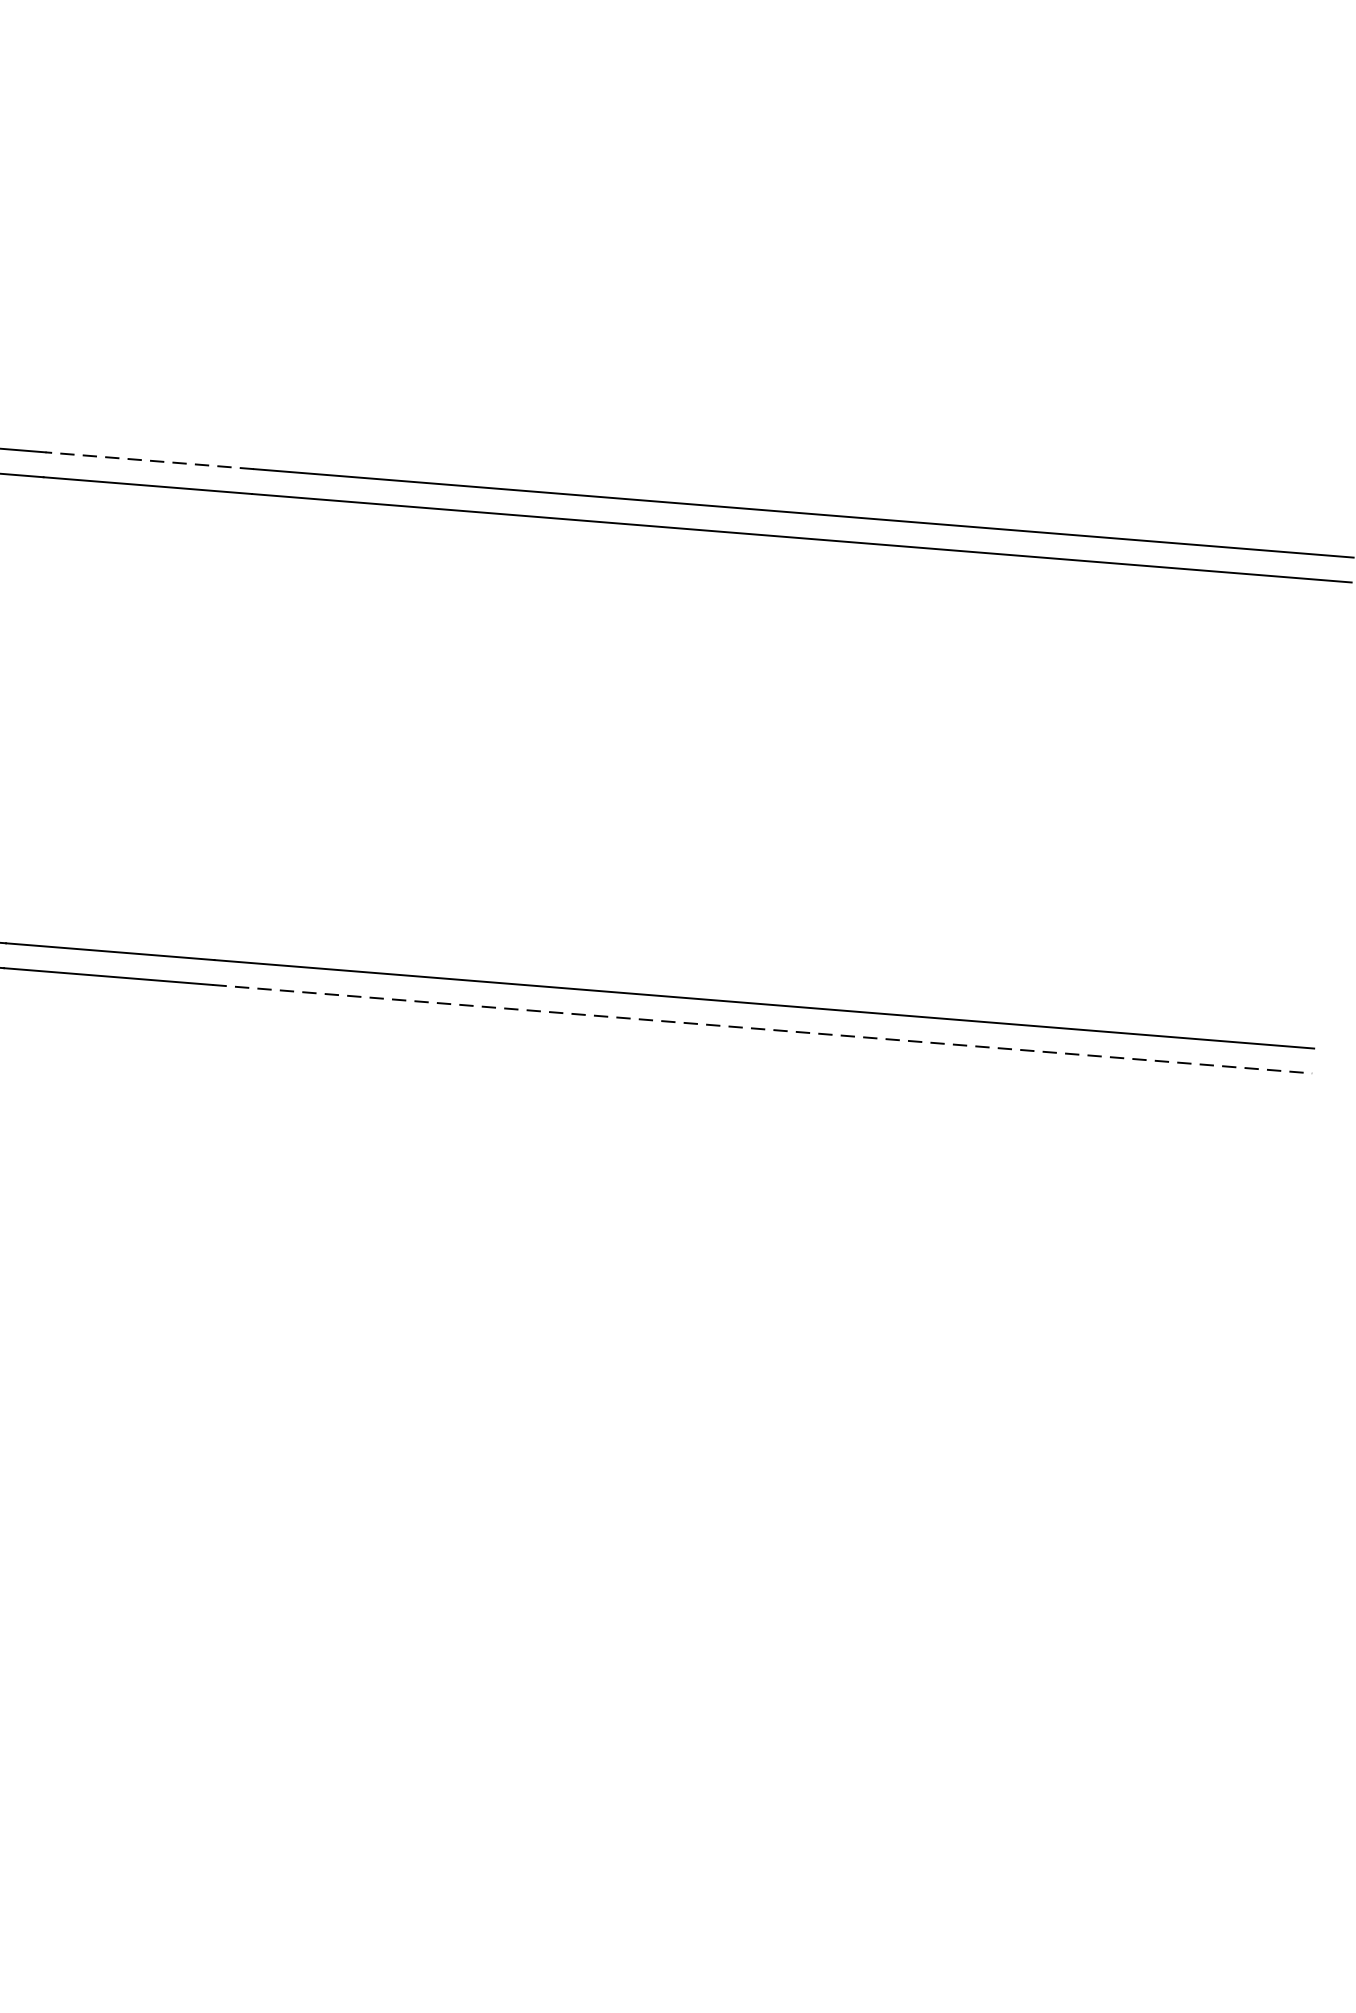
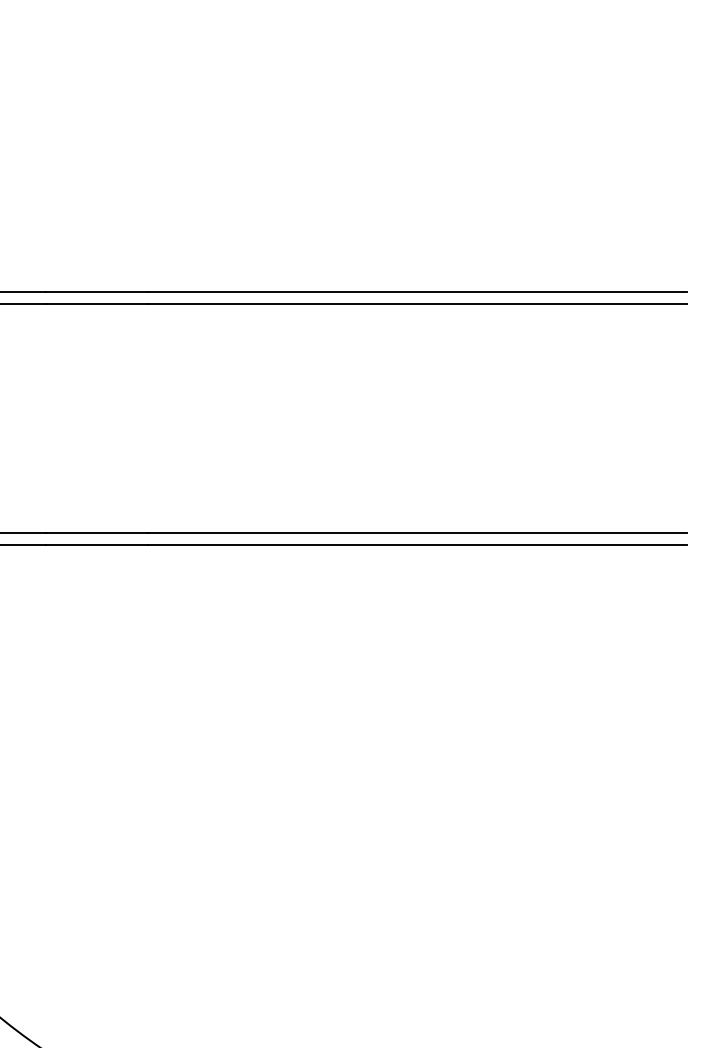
line: (149, 461) -> (96, 292), dashed -> solid
line: (762, 1028) -> (417, 544), dashed -> solid

